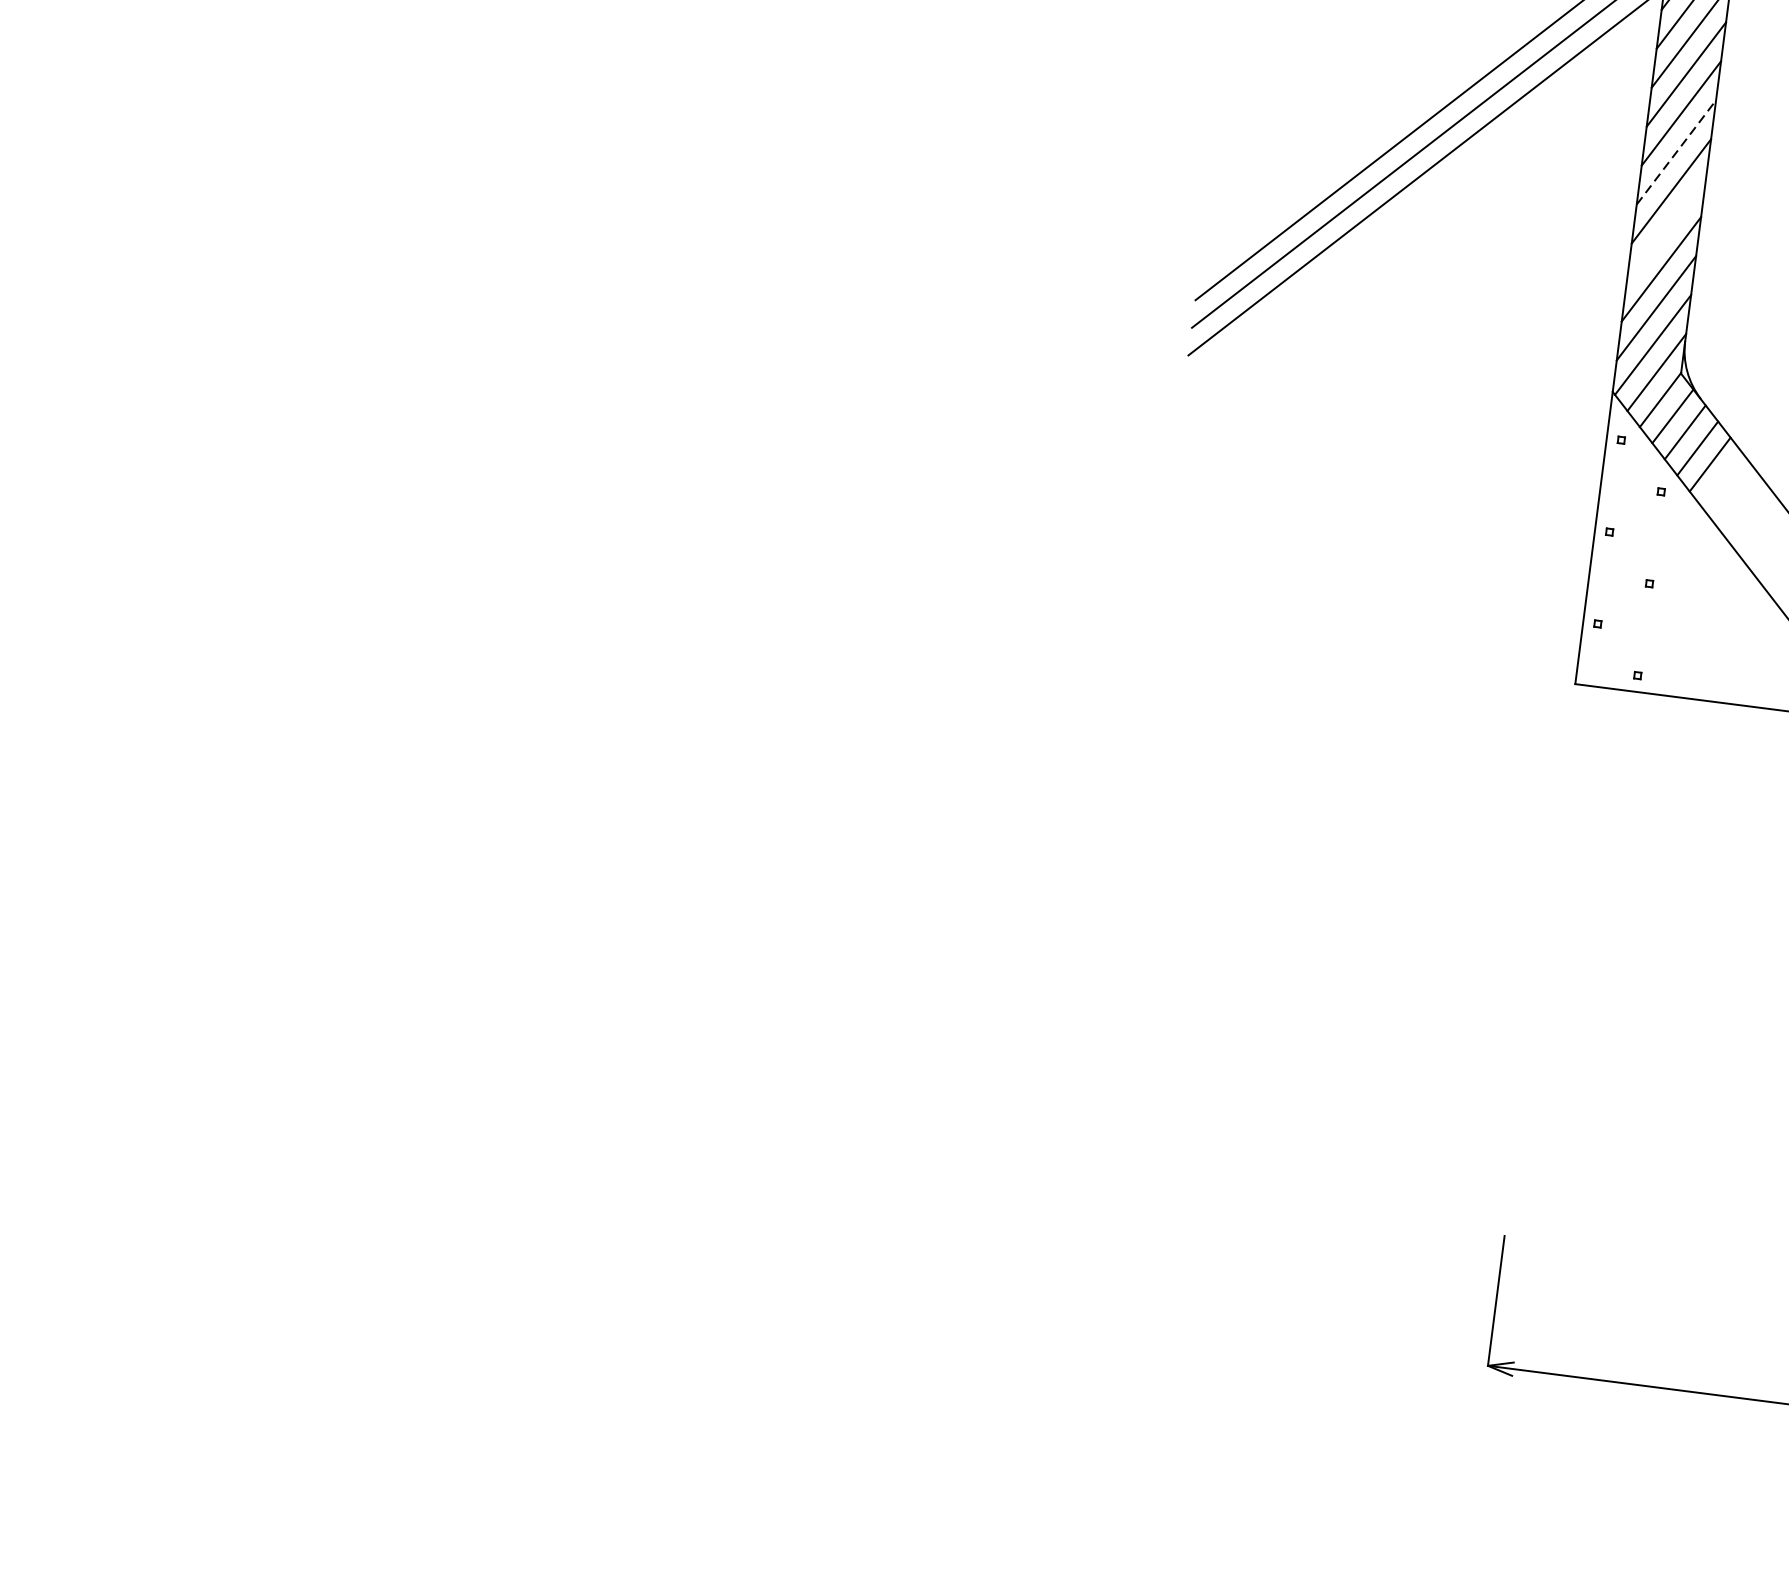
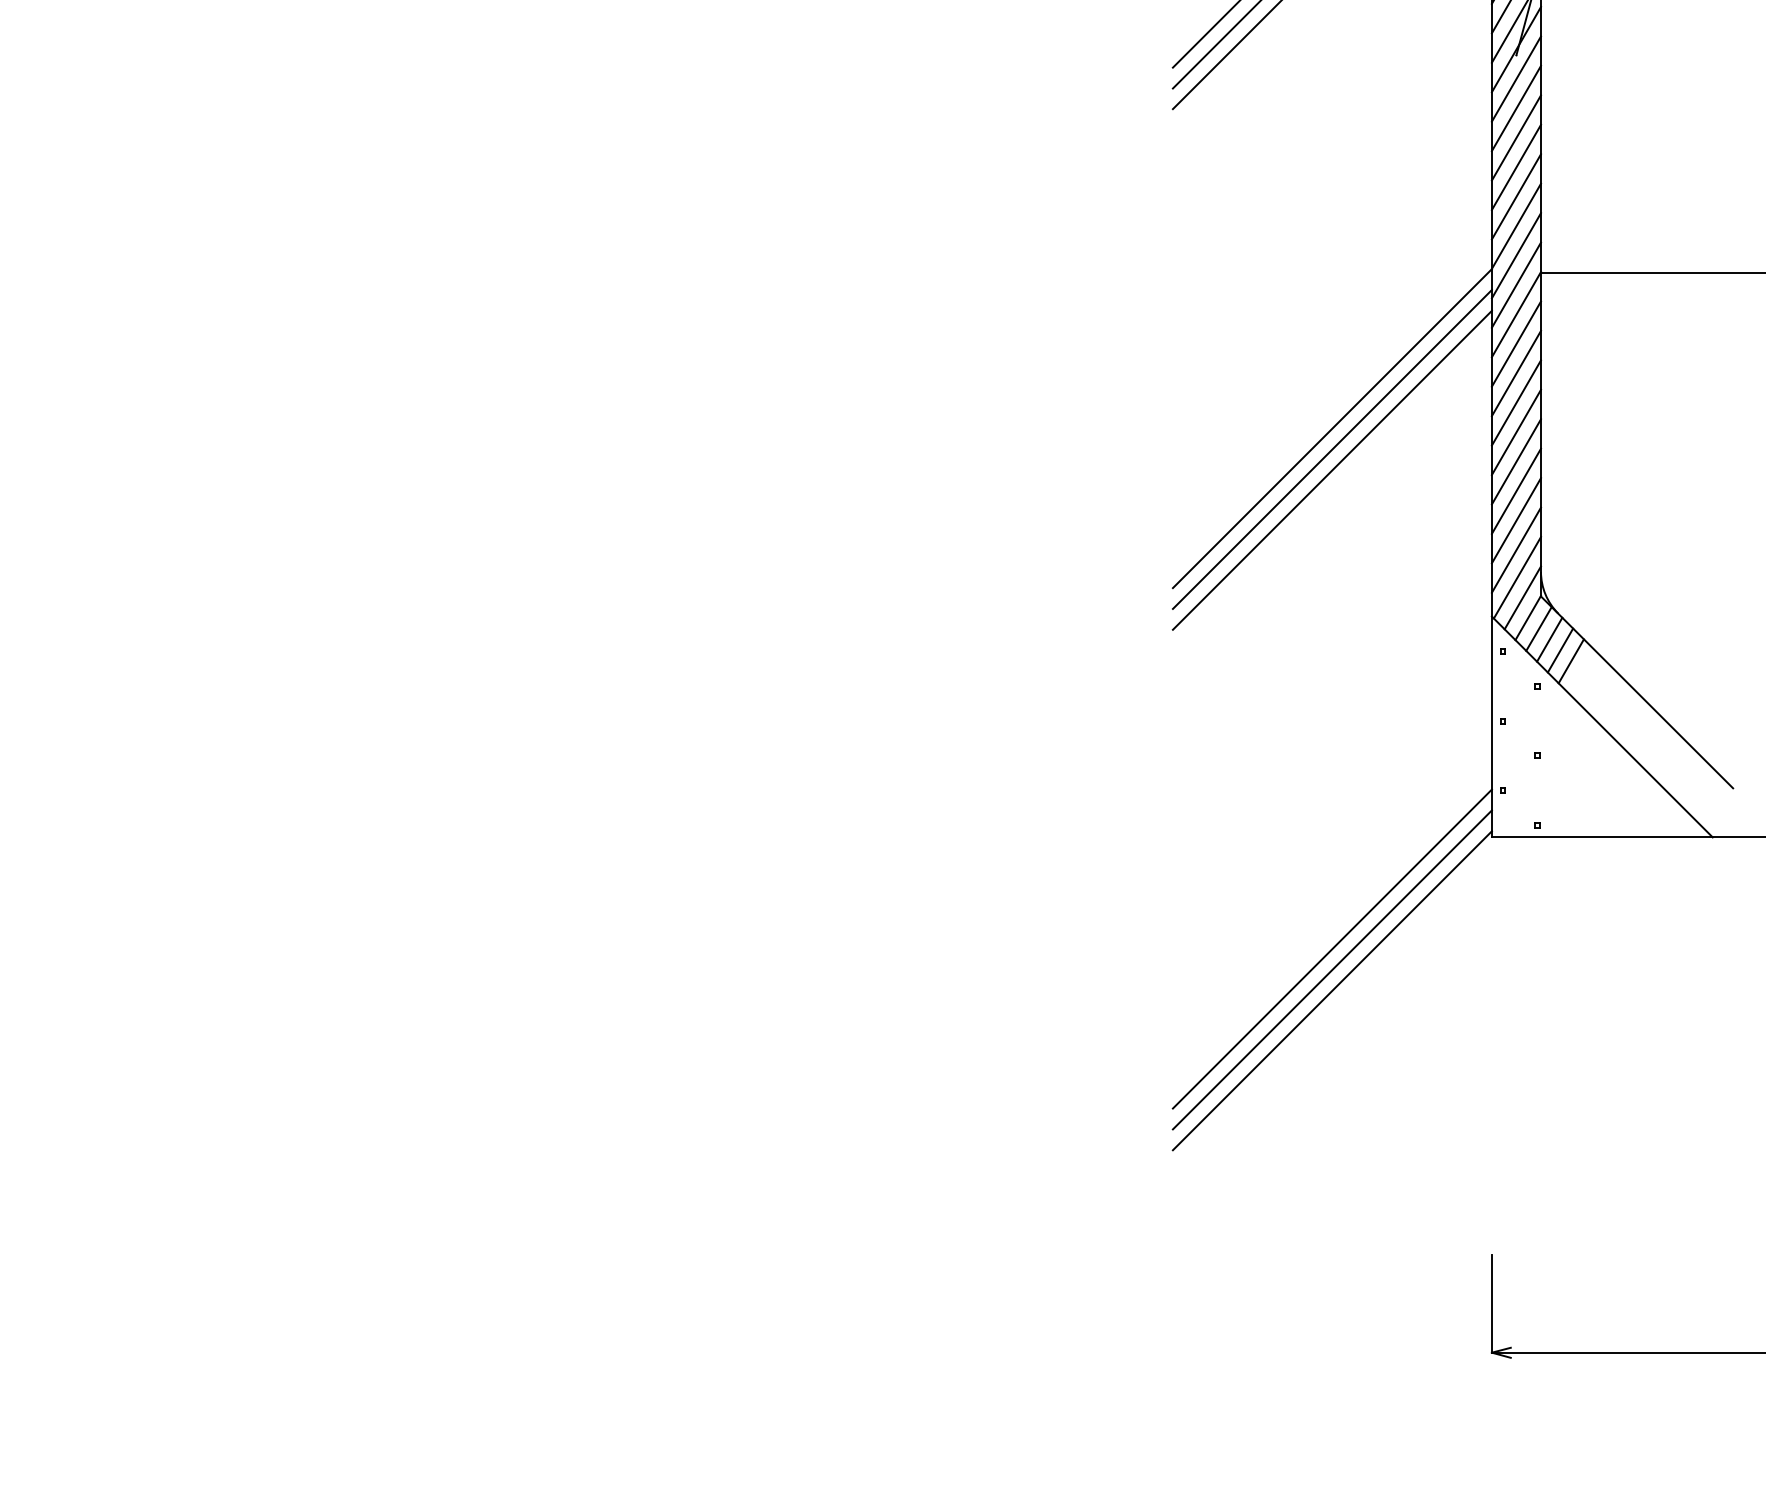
line: (1676, 151) -> (1516, 431), dashed -> solid
line: (1666, 229) -> (1516, 490), added
line: (1344, 803) -> (1331, 948), added
line: (1340, 831) -> (1331, 969), added
line: (1337, 859) -> (1331, 990), added

